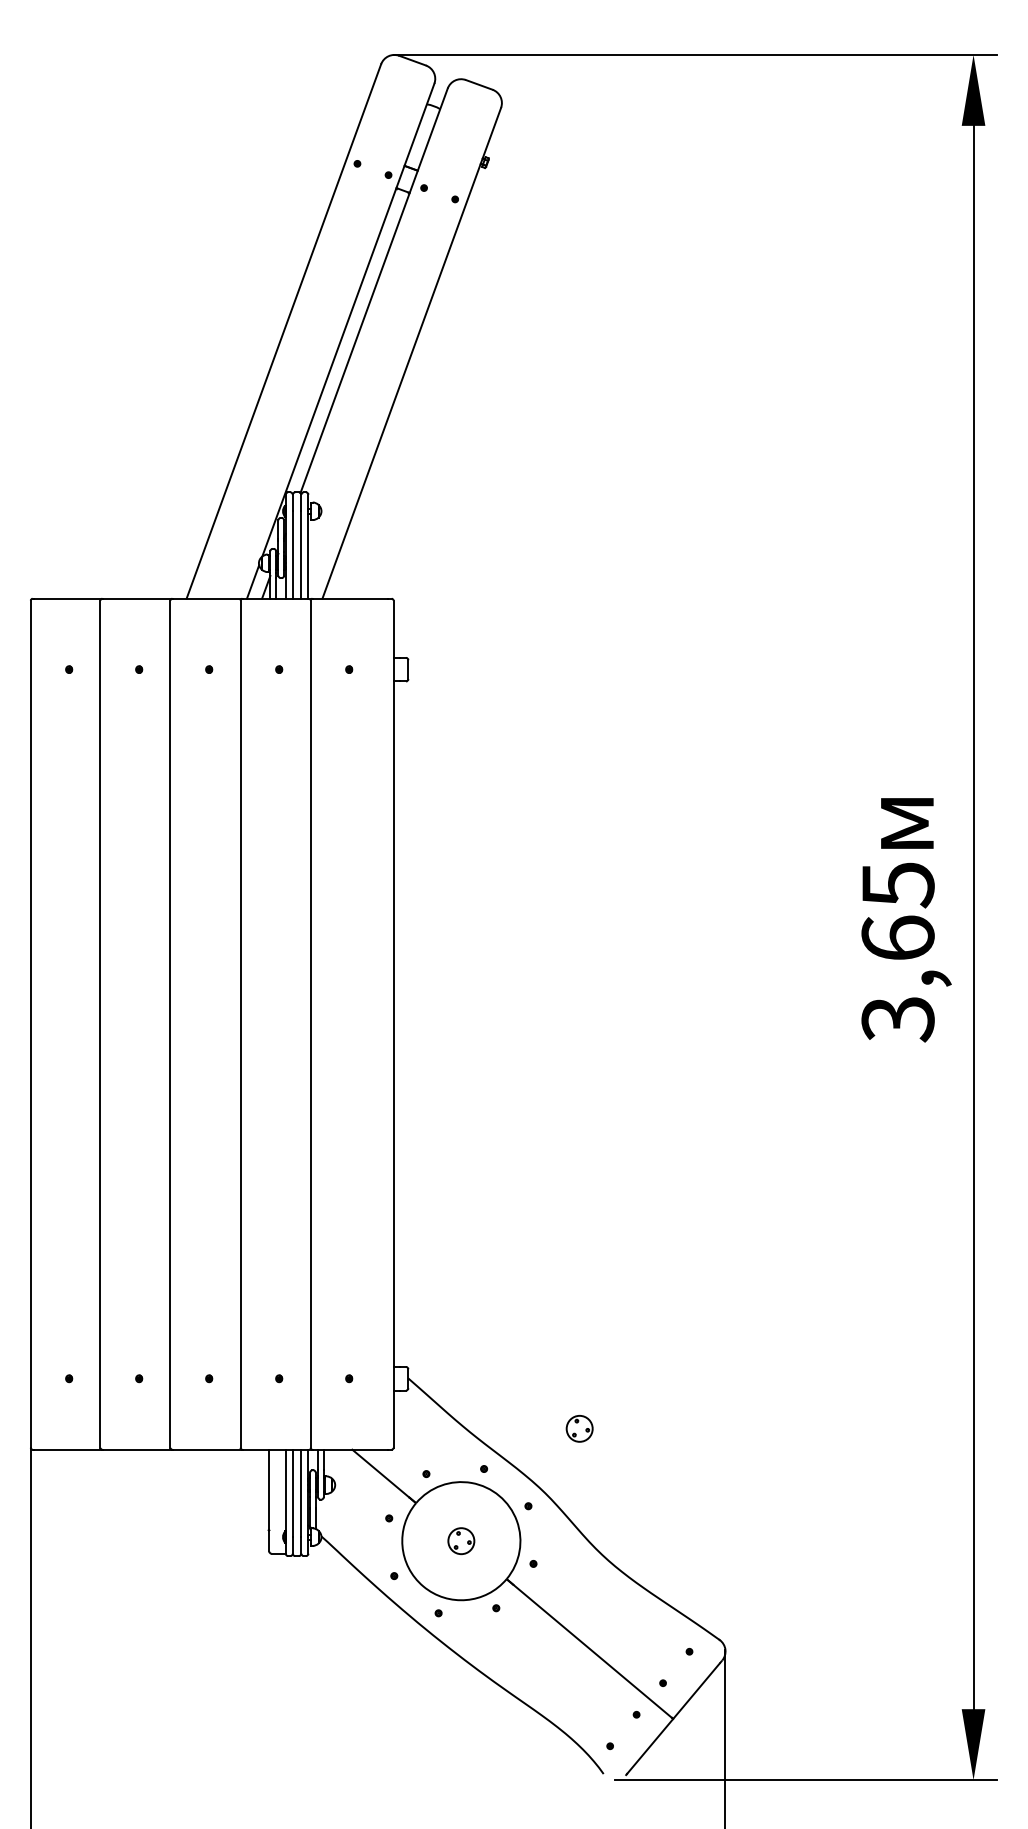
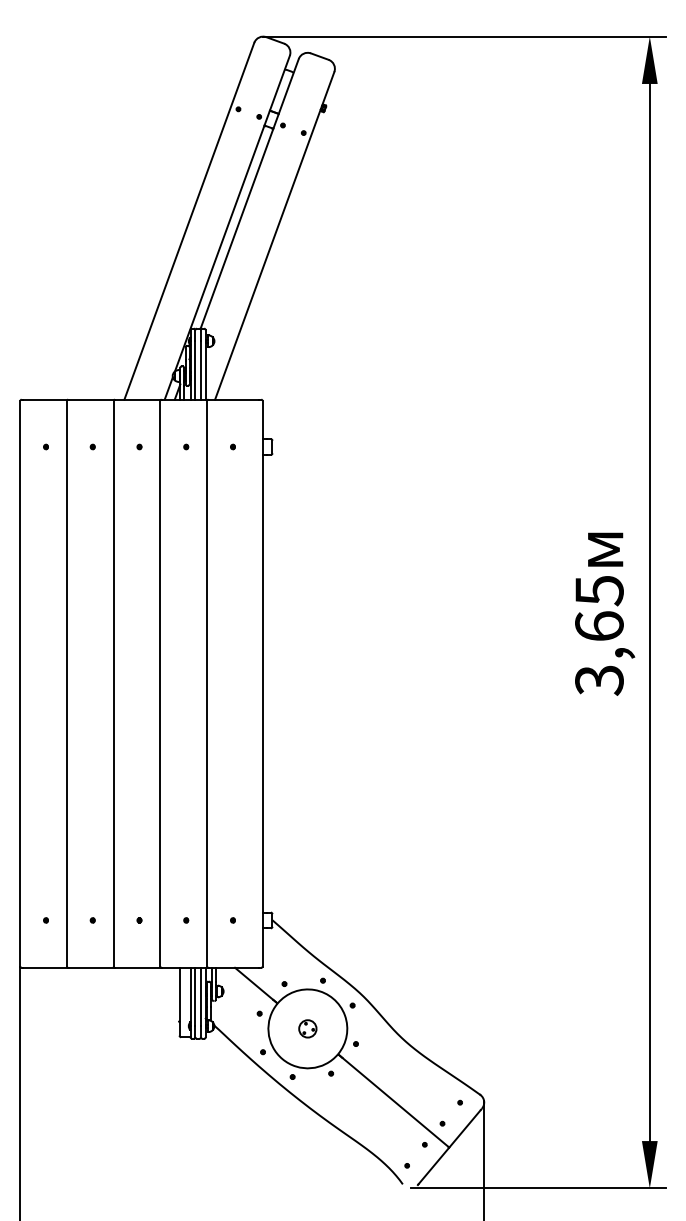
part: (579, 1428) -> (386, 953), removed

